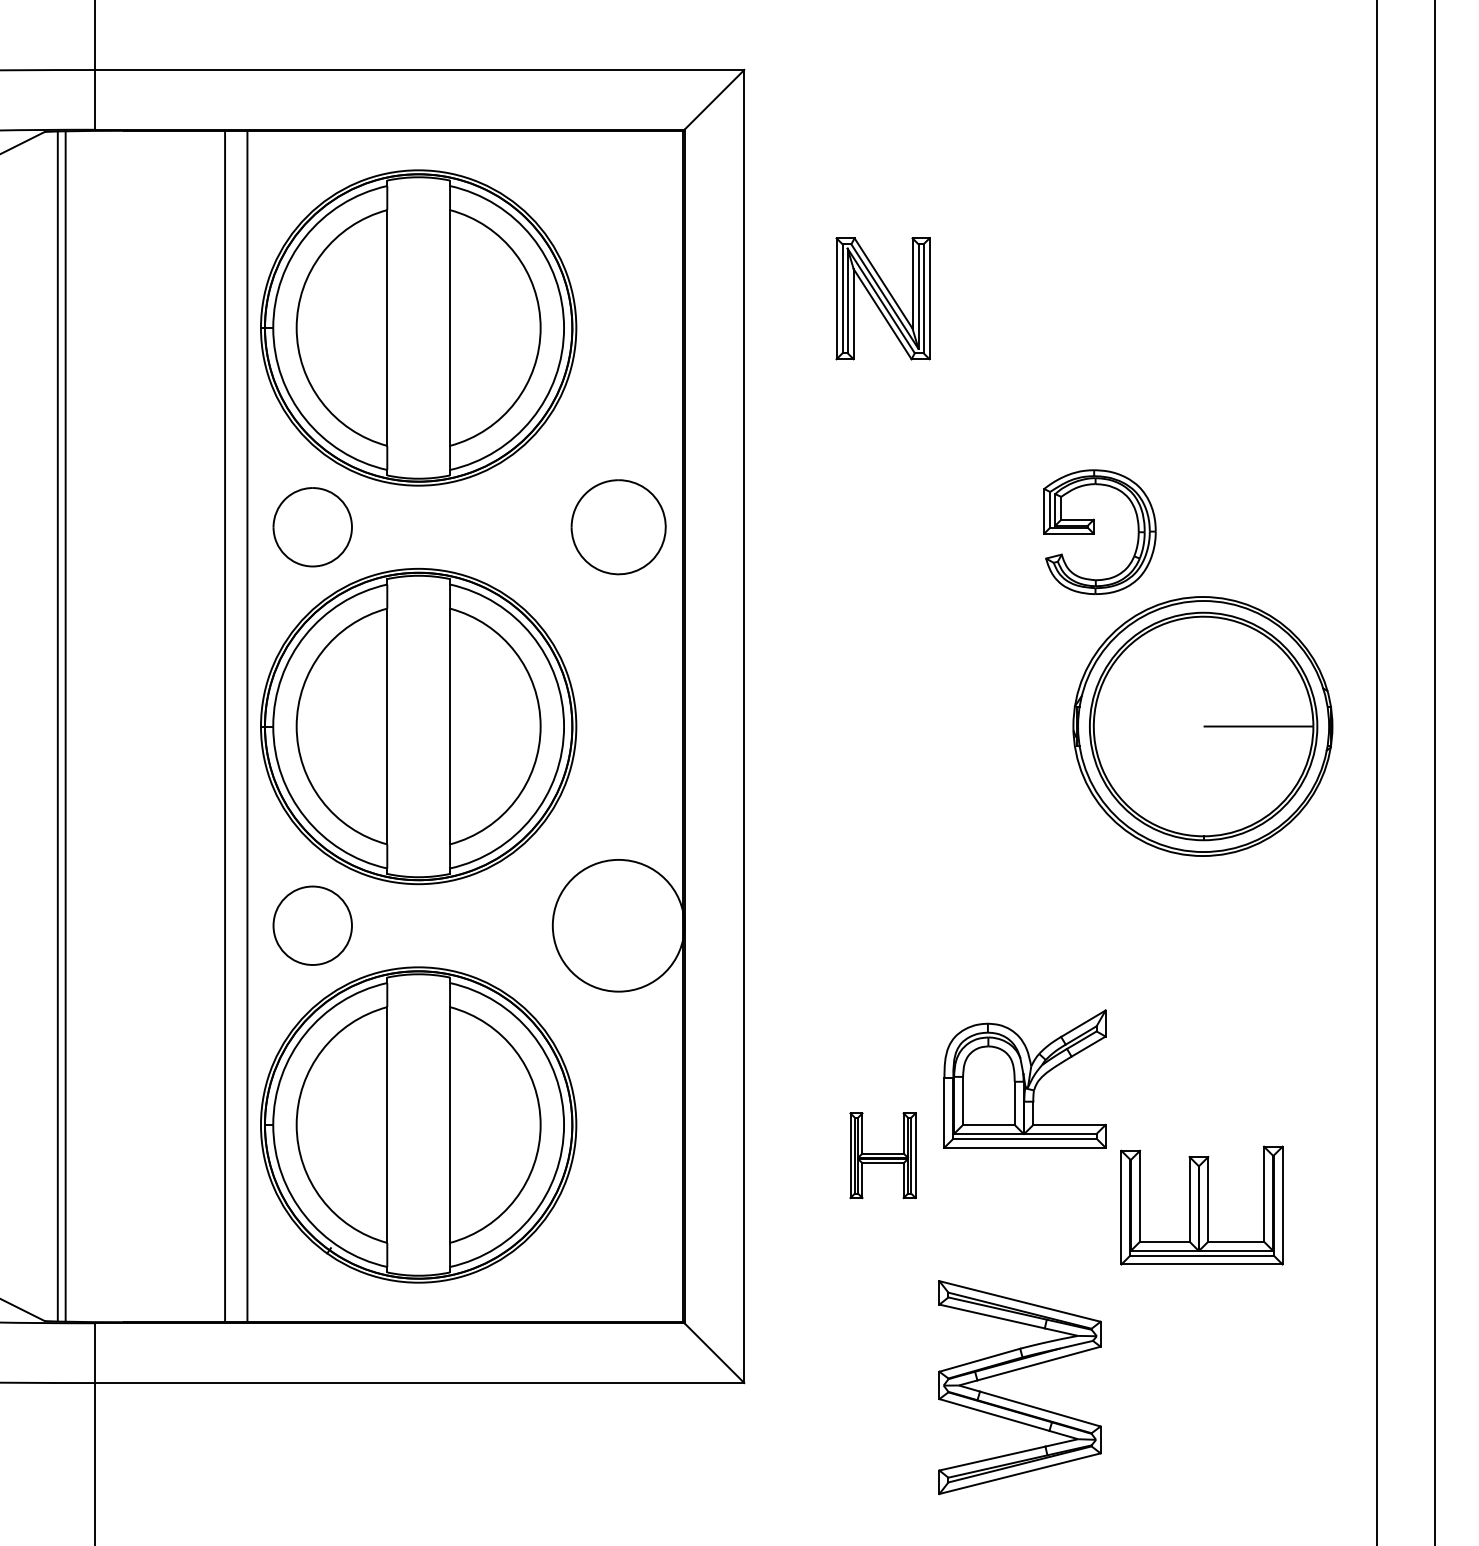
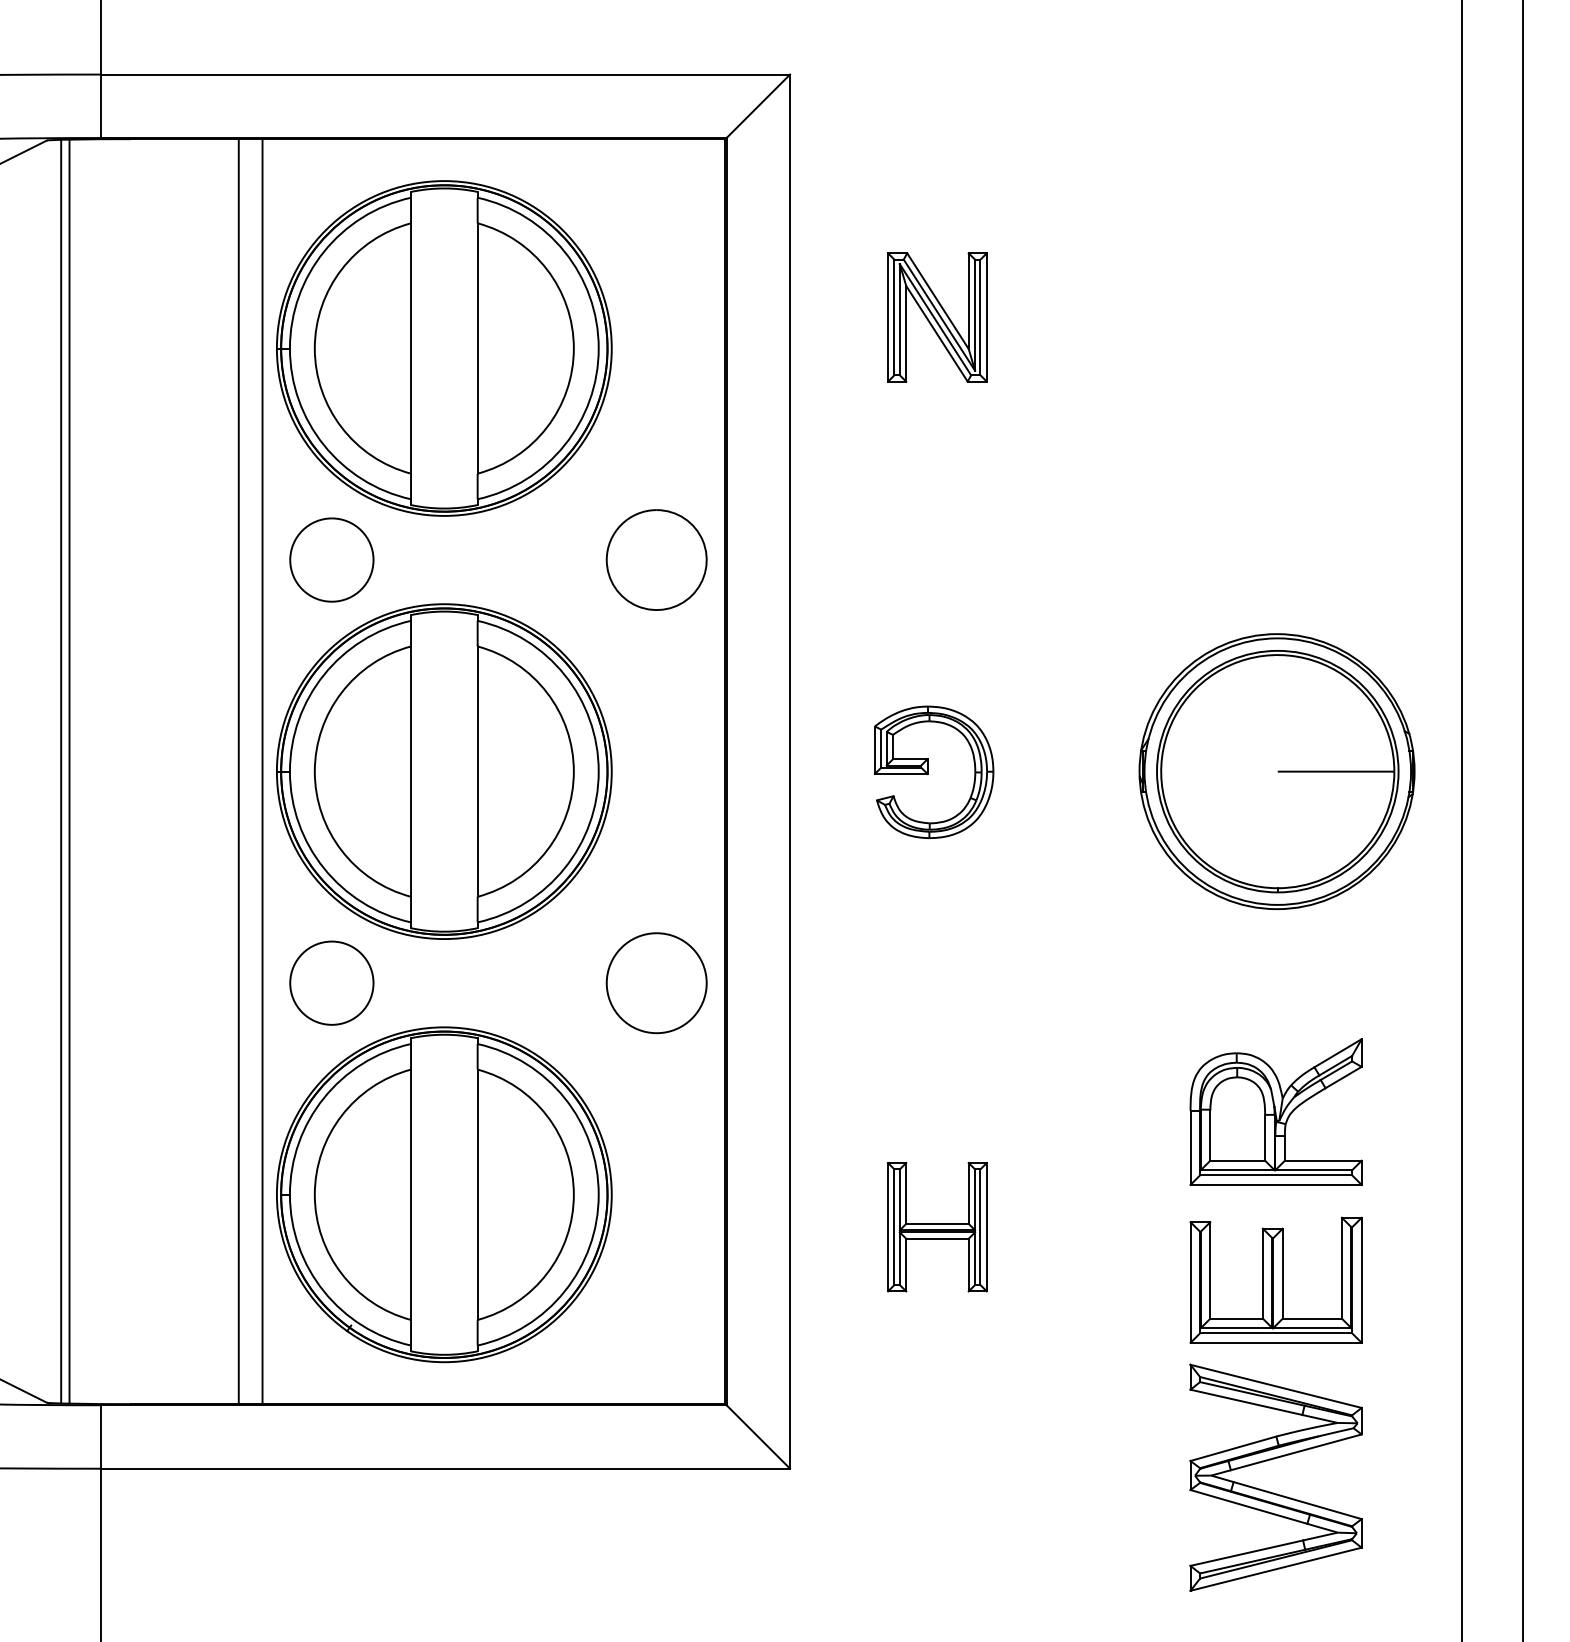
part: (1099, 532) -> (933, 772), moved
circle: (618, 925) -> (656, 982), size x0.71
part: (1024, 1078) -> (1275, 1111), moved
part: (882, 1155) -> (936, 1227), size x1.43
part: (1015, 1400) -> (1271, 1491), moved

